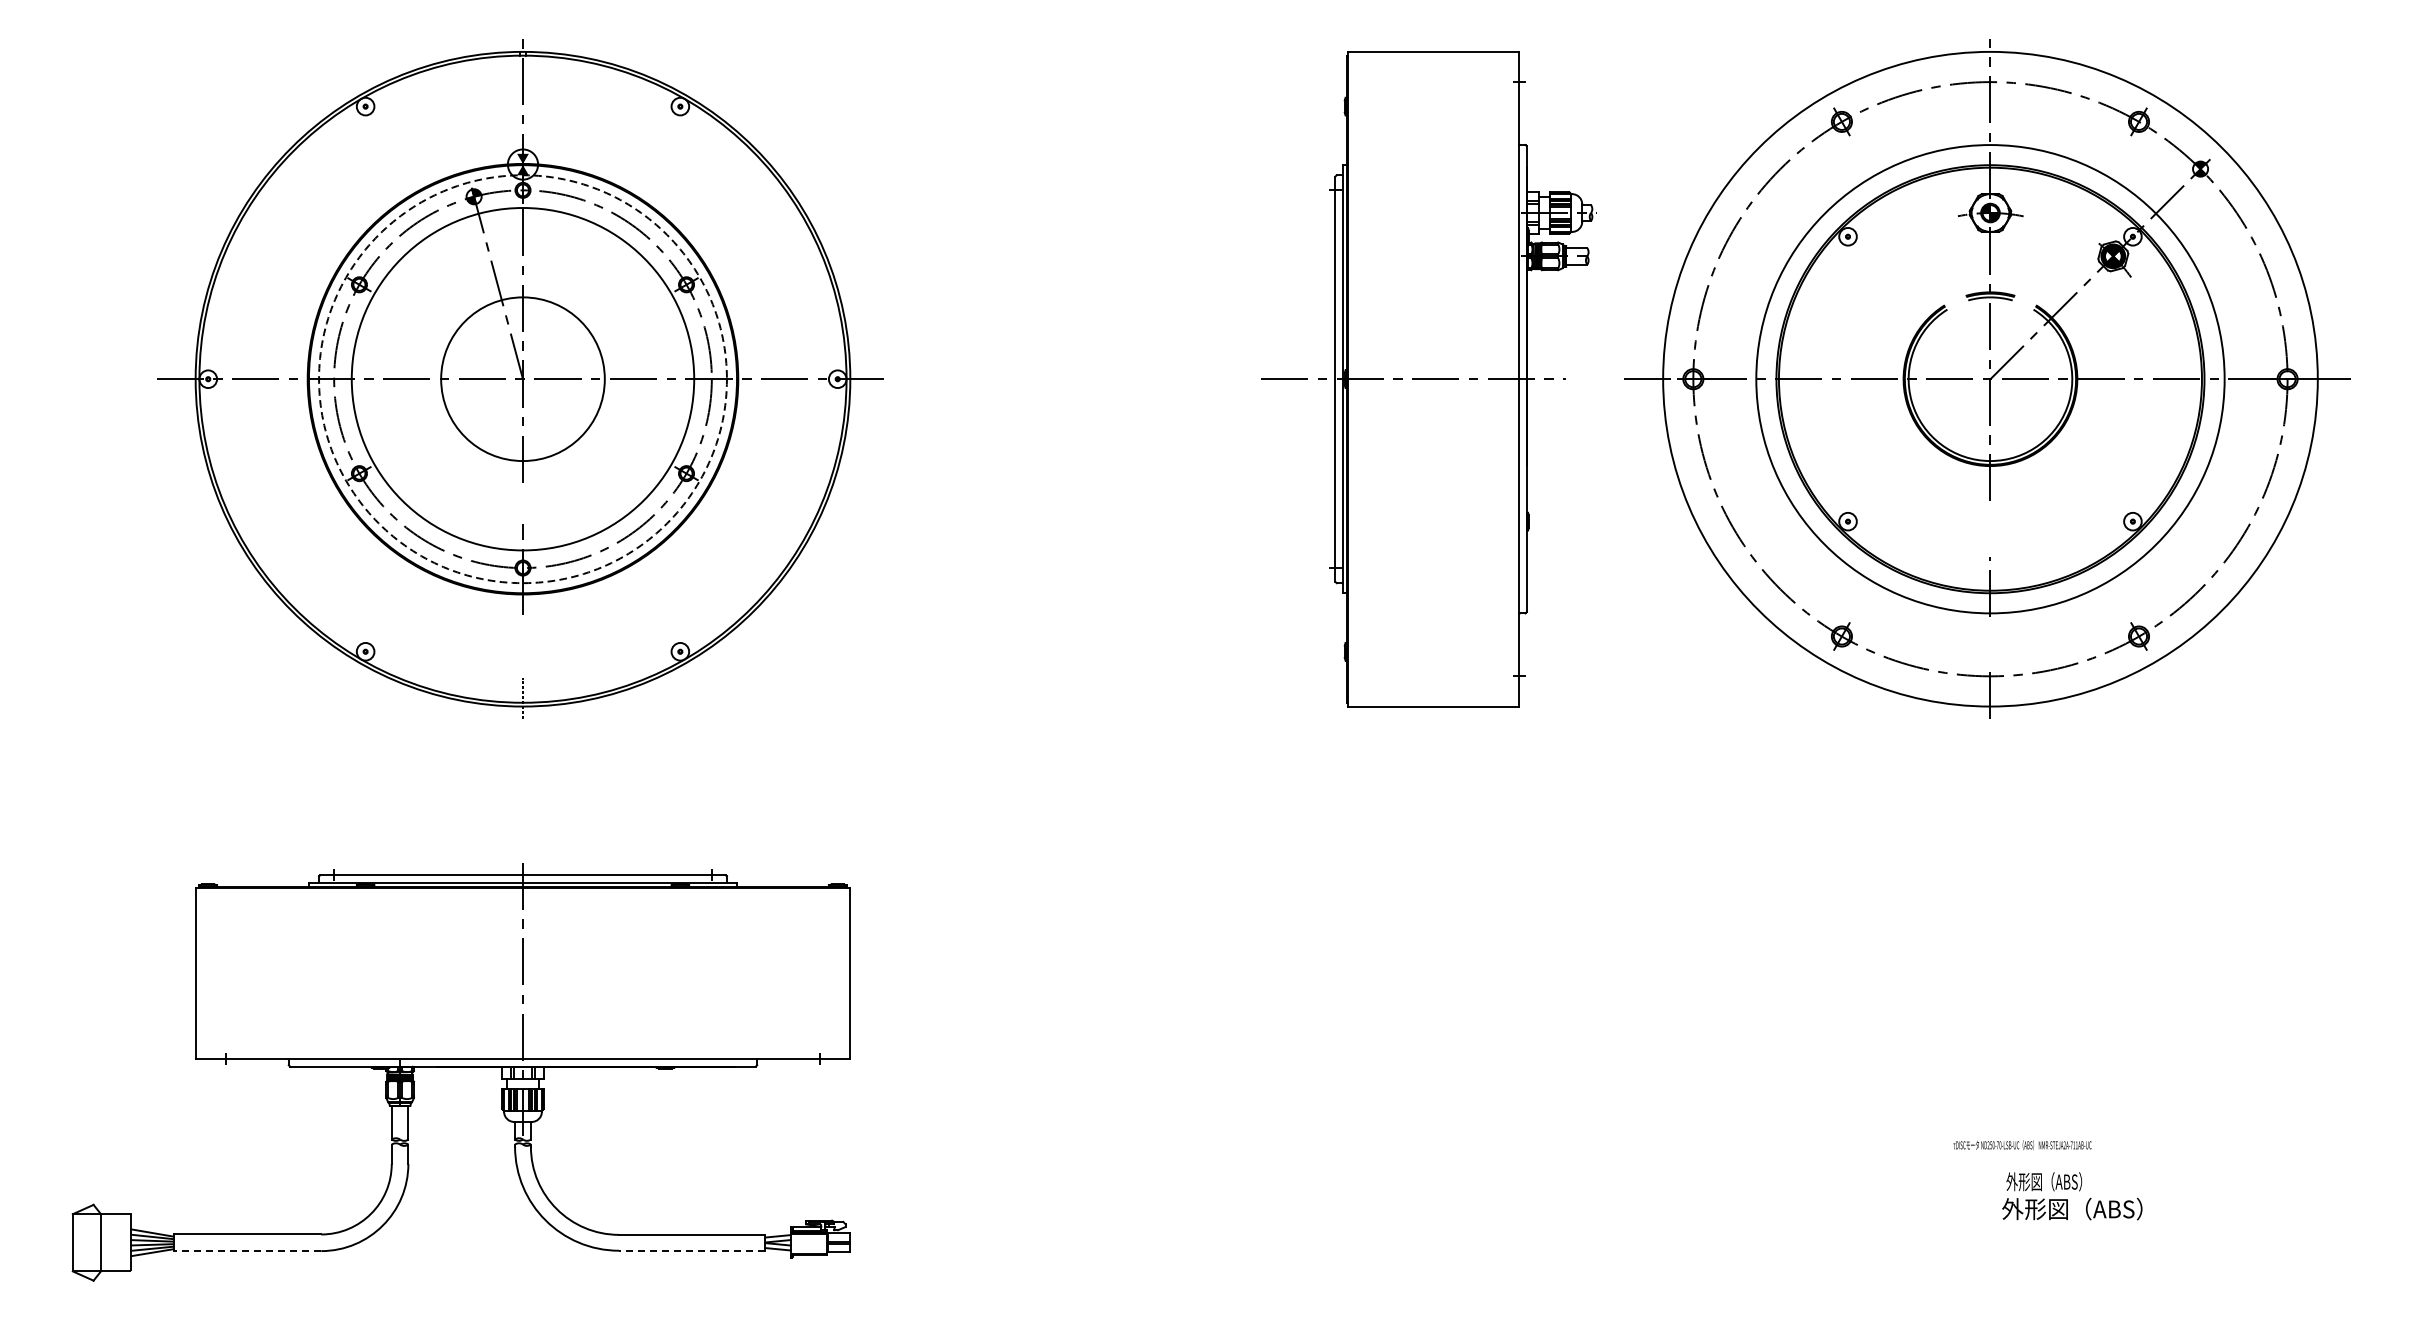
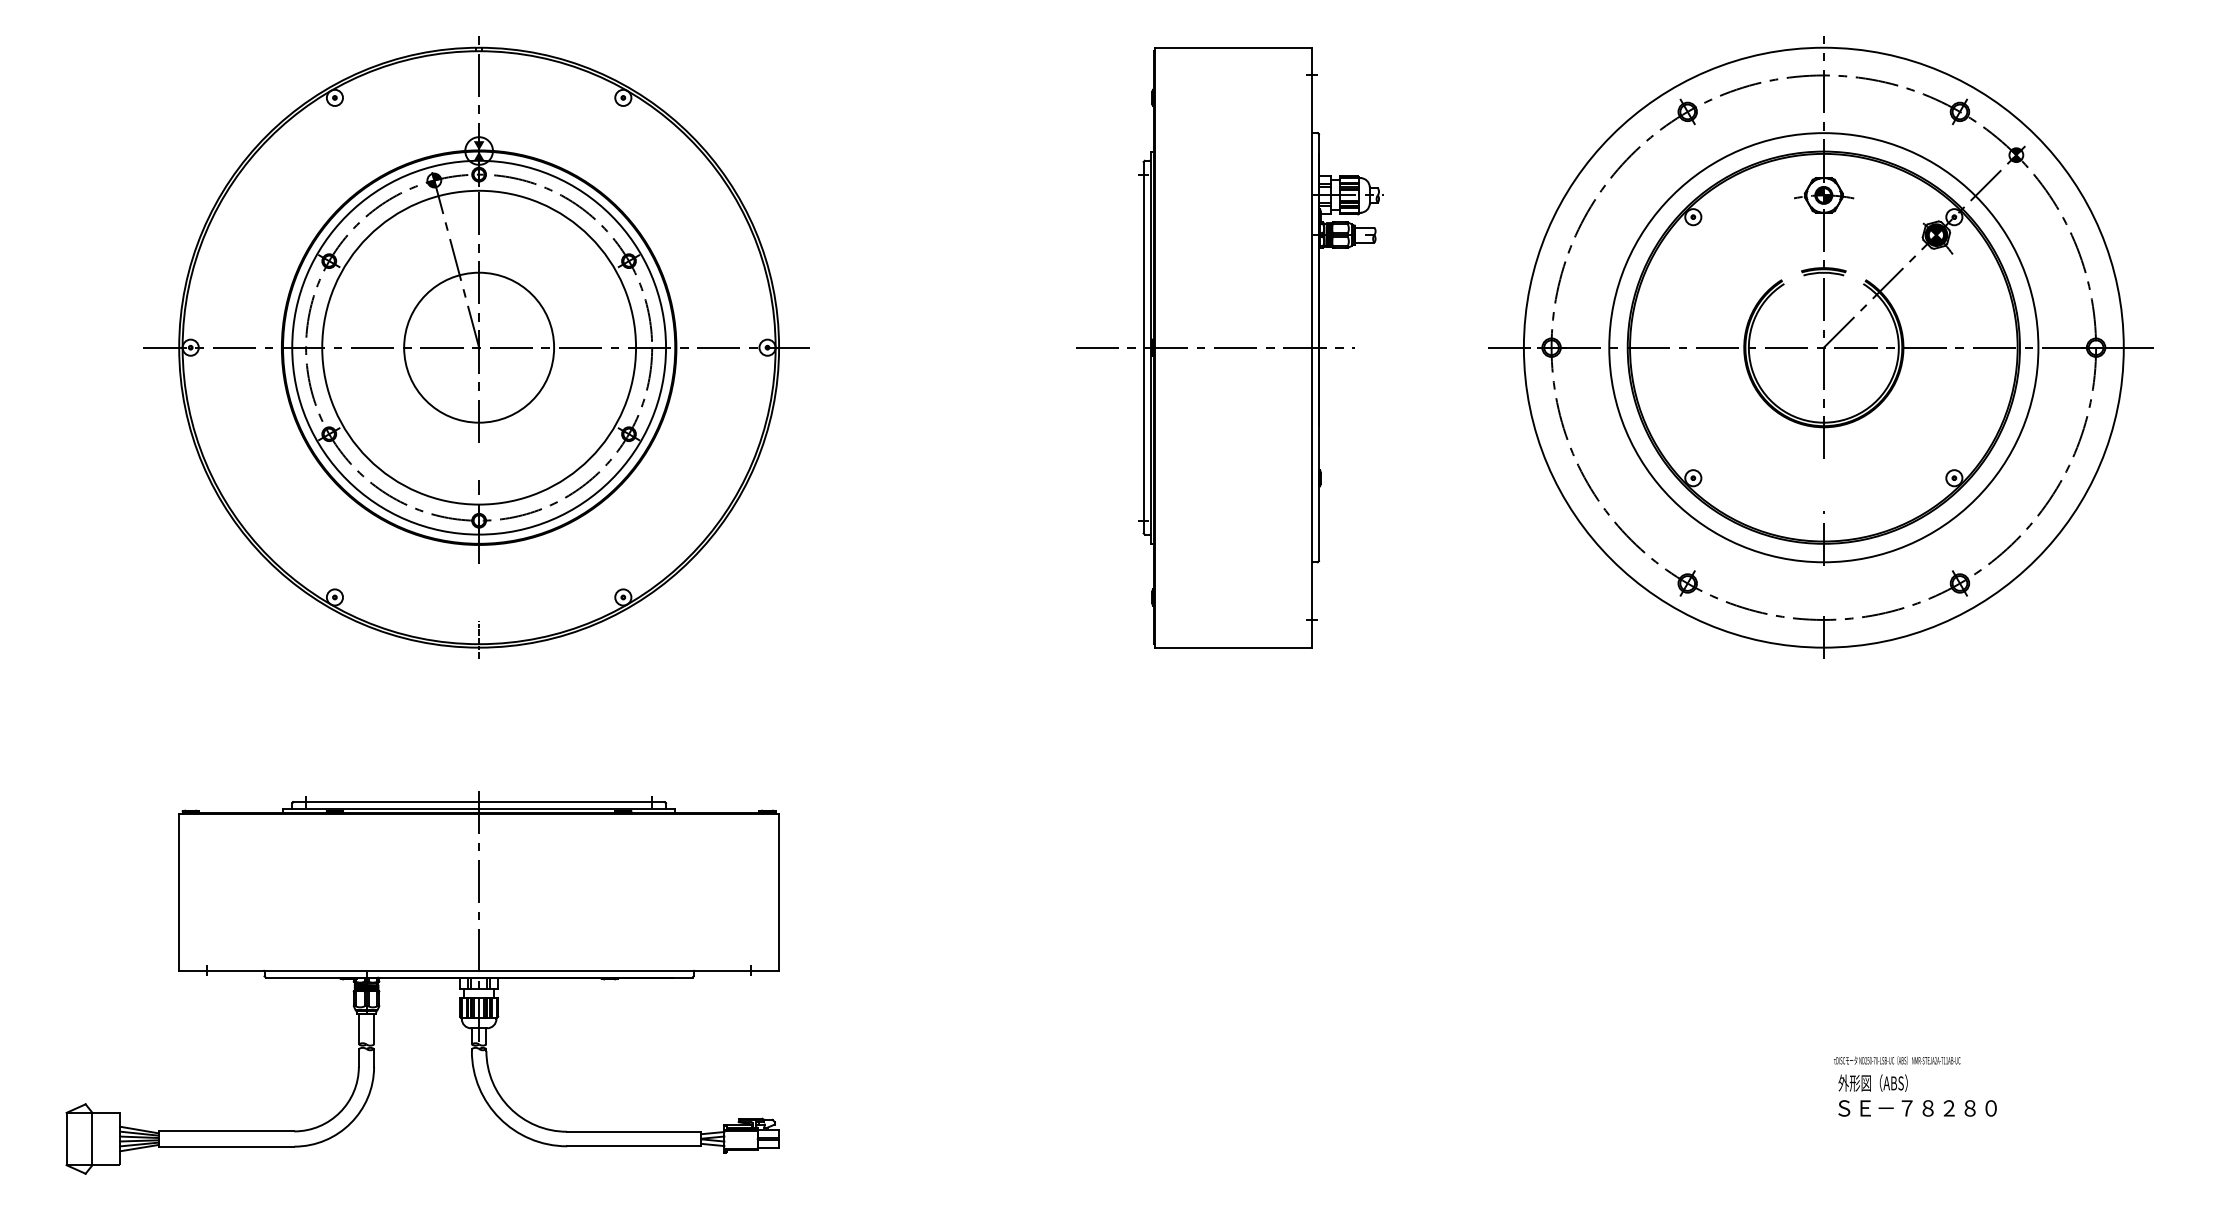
circle: (523, 378) -> (479, 347), dashed -> solid
part: (1429, 378) -> (1229, 347), moved
text: (2022, 1145) -> (1897, 1060), moved
text: (2090, 1208) -> (1915, 1107), 外形図（ABS） -> ＳＥ－７８２８０
line: (247, 1250) -> (226, 1146), dashed -> solid
line: (691, 1250) -> (633, 1146), dashed -> solid

